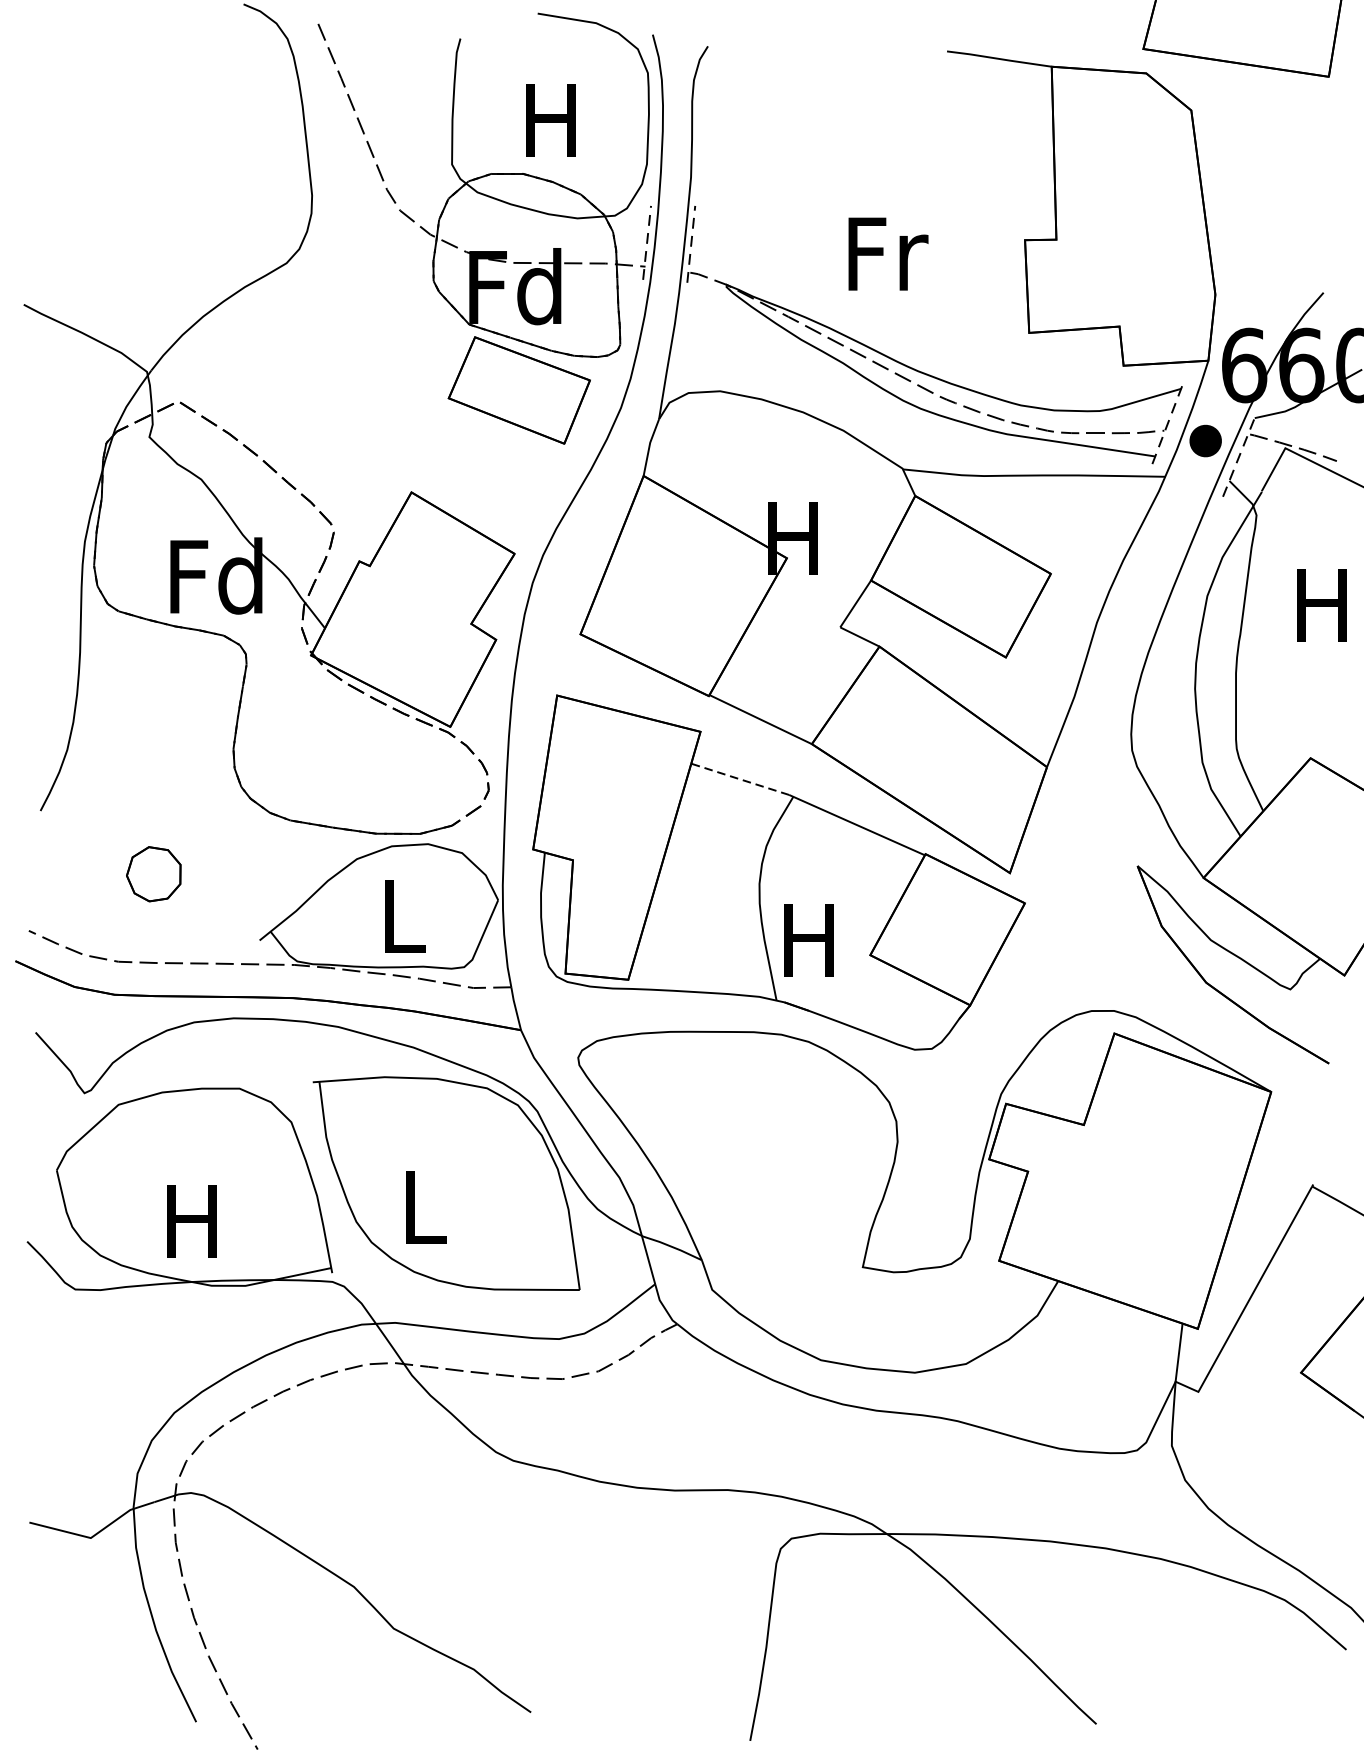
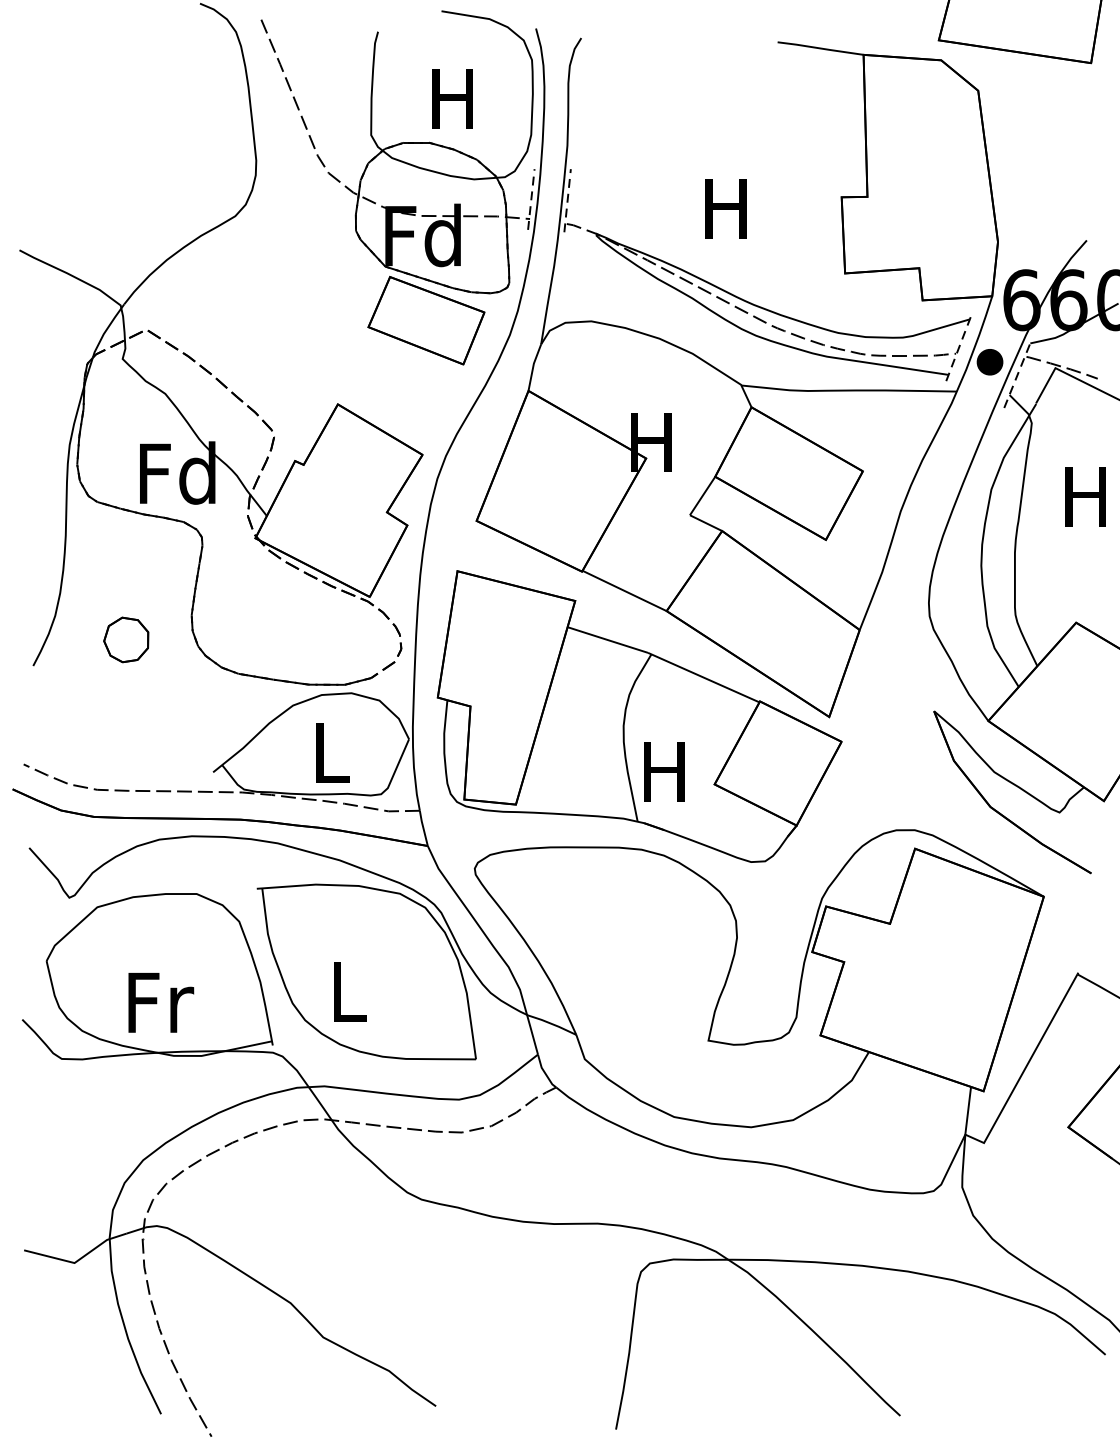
text: (888, 253) -> (729, 208), Fr -> H
line: (739, 778) -> (607, 639), dashed -> solid
part: (154, 873) -> (126, 639), moved
text: (196, 1220) -> (161, 1002), H -> Fr

